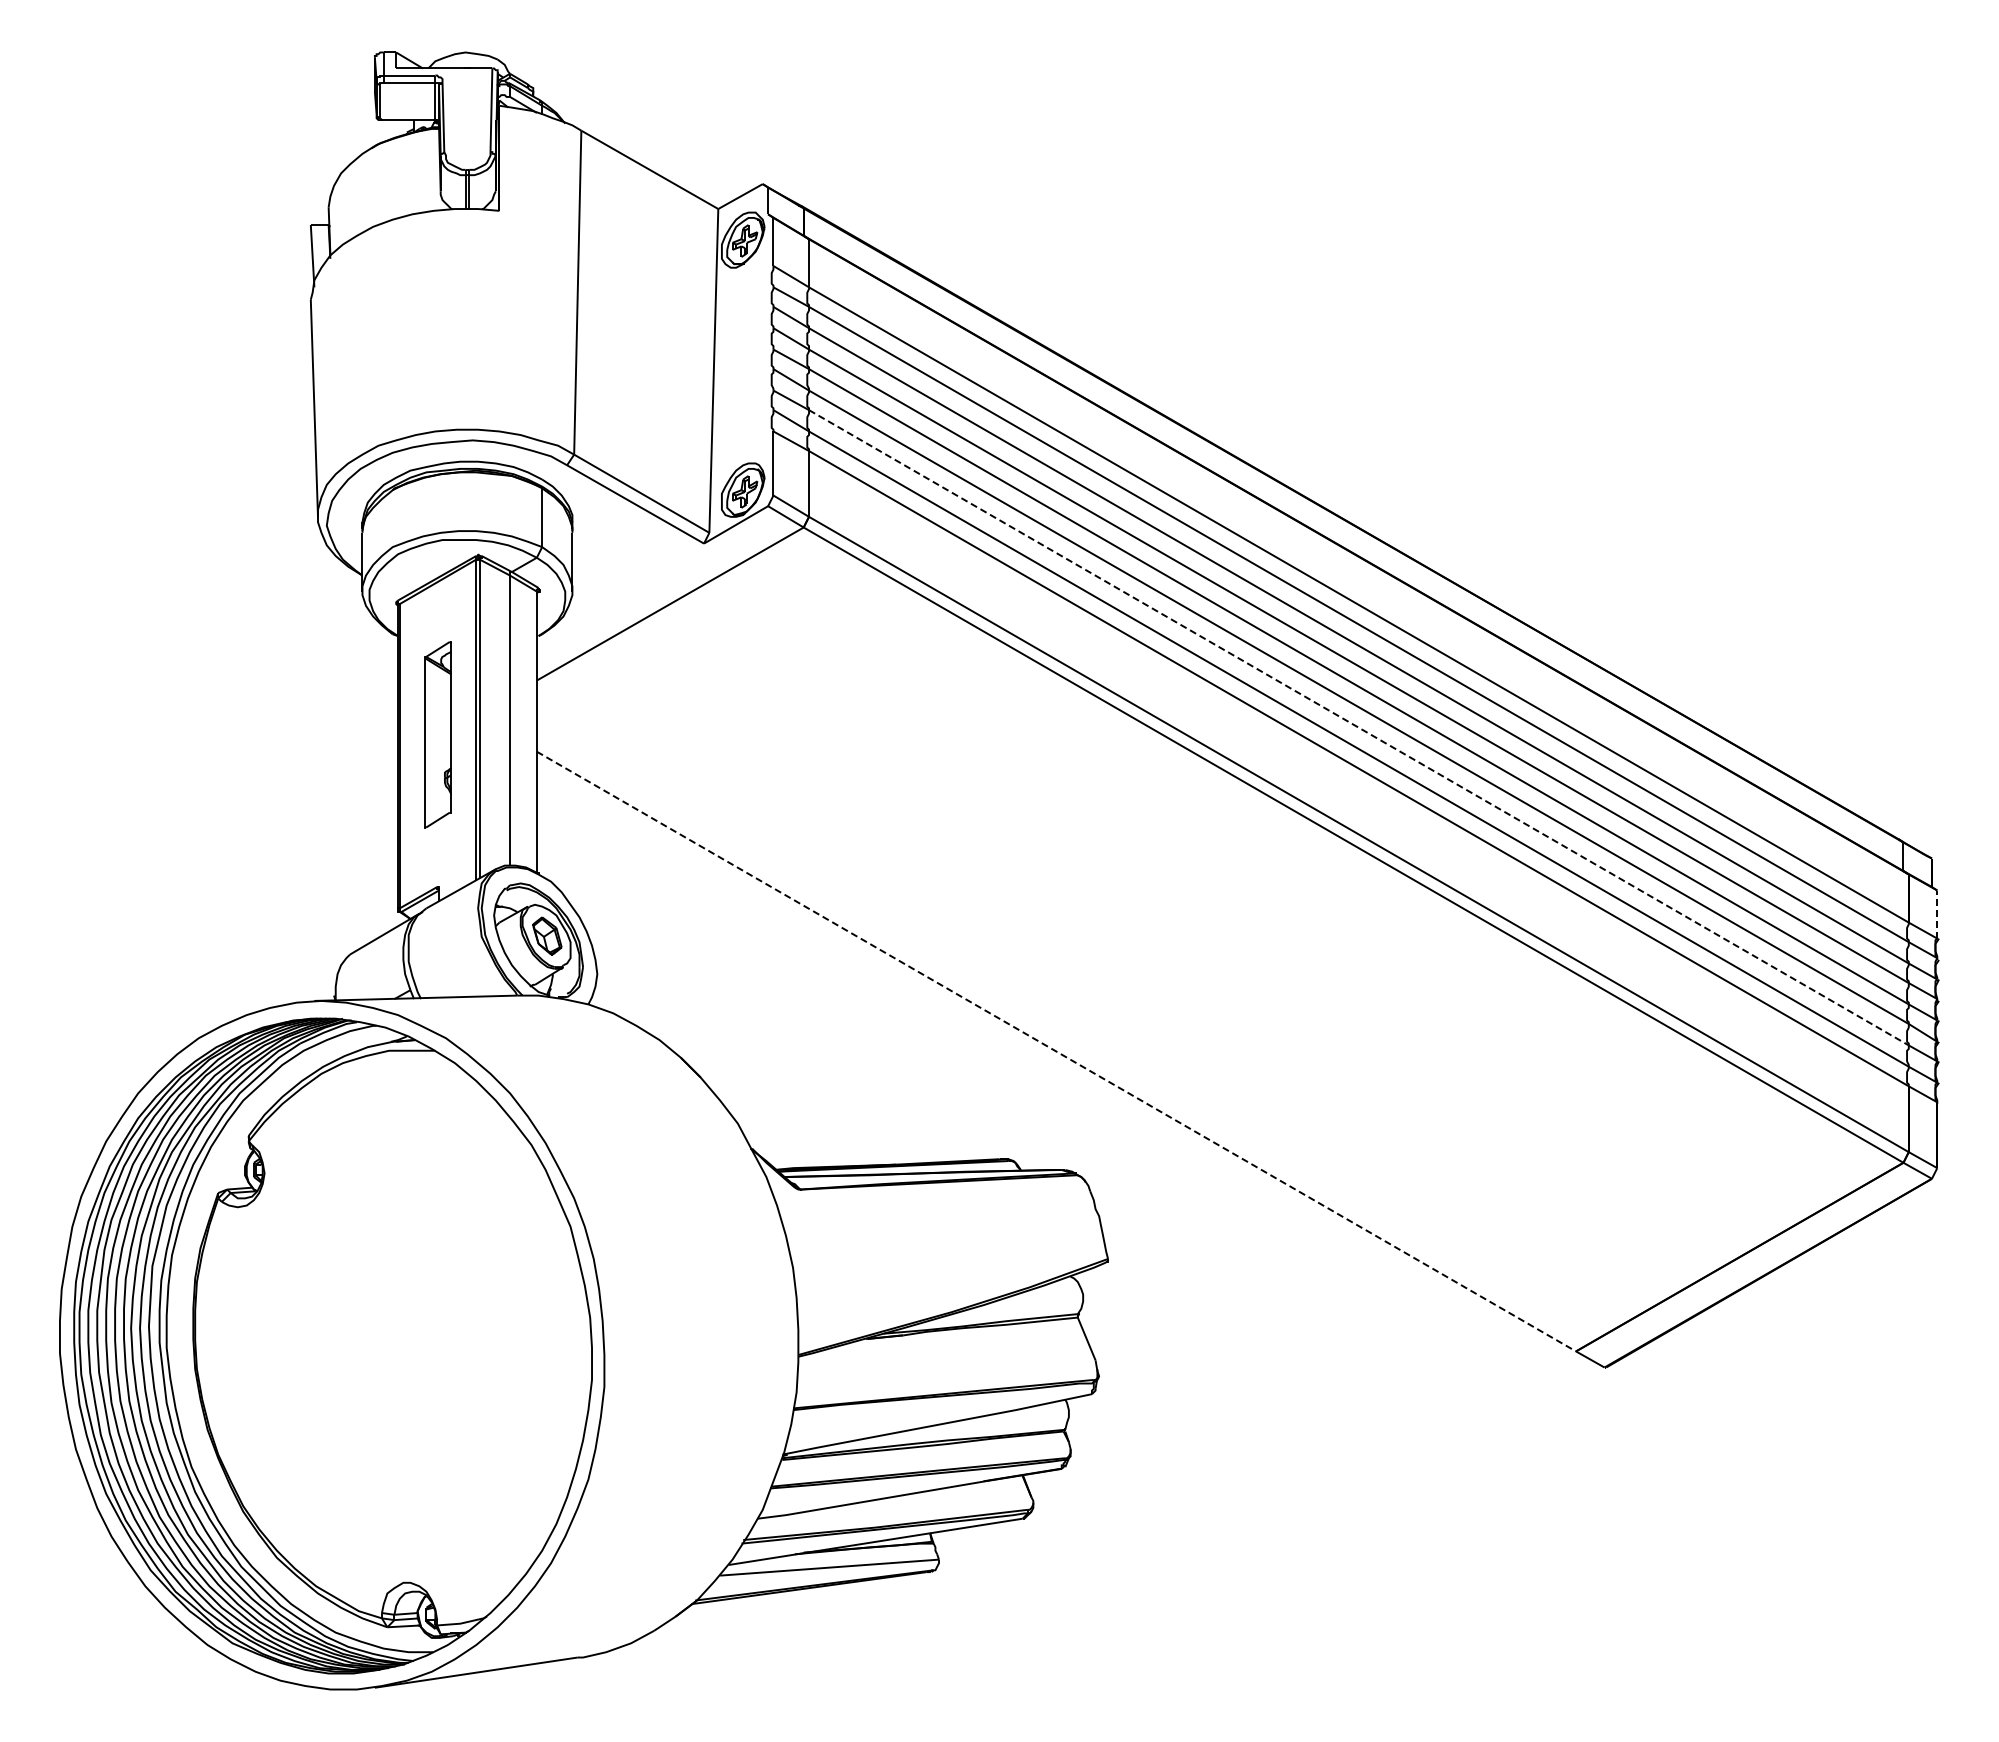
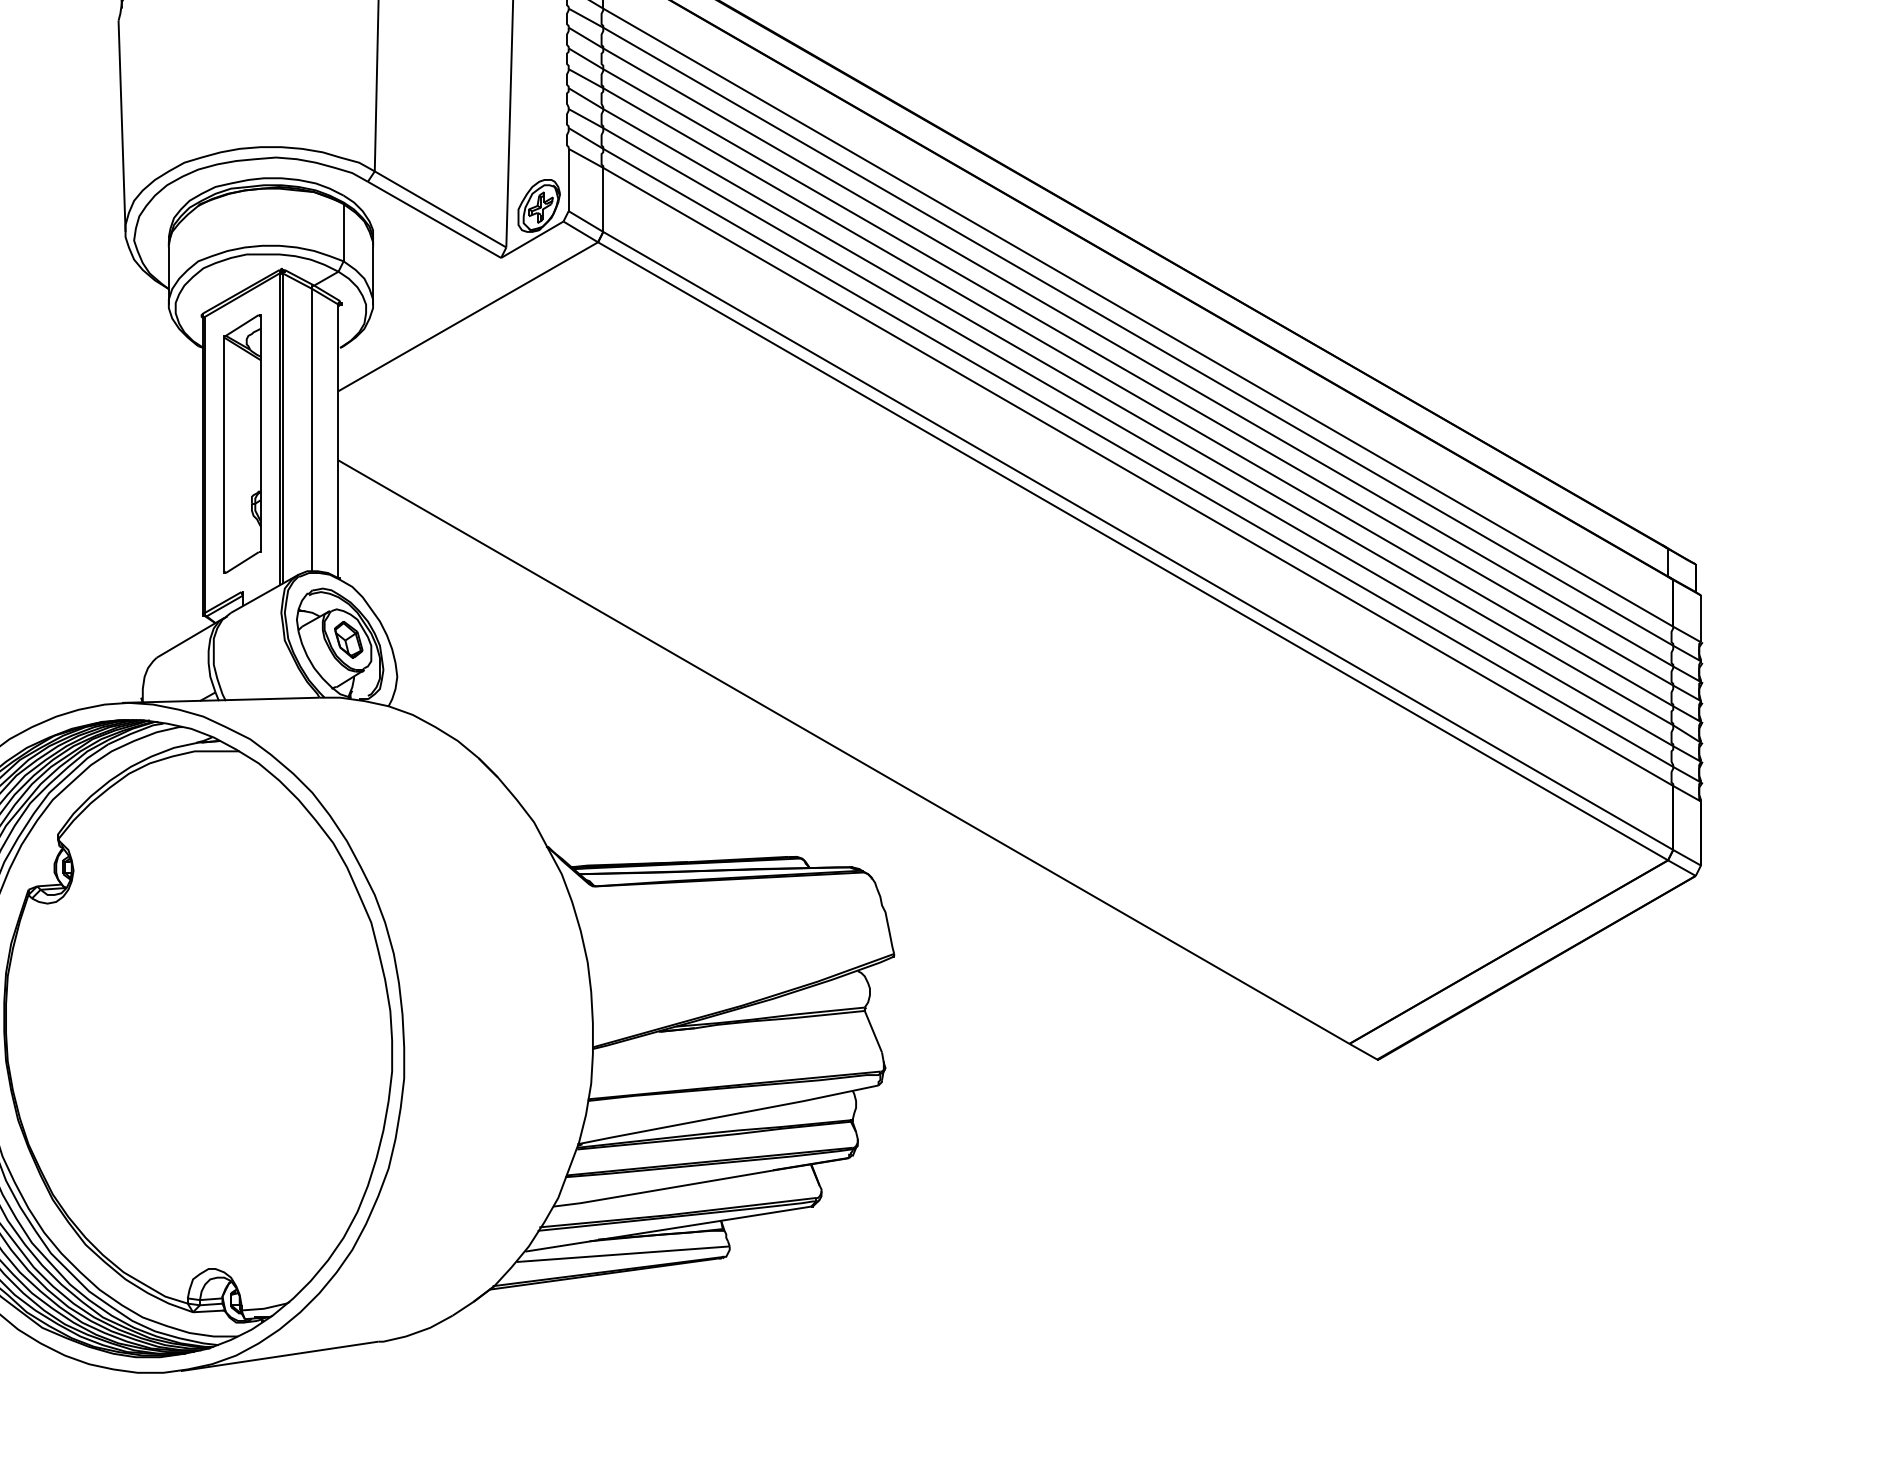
line: (1359, 728) -> (1138, 437), dashed -> solid
part: (437, 734) -> (241, 443), size x1.43
line: (1937, 914) -> (1701, 618), dashed -> solid
line: (1056, 1051) -> (844, 752), dashed -> solid

